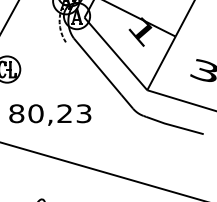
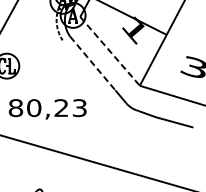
line: (115, 54) -> (109, 51), solid -> dashed
line: (97, 66) -> (92, 63), solid -> dashed

